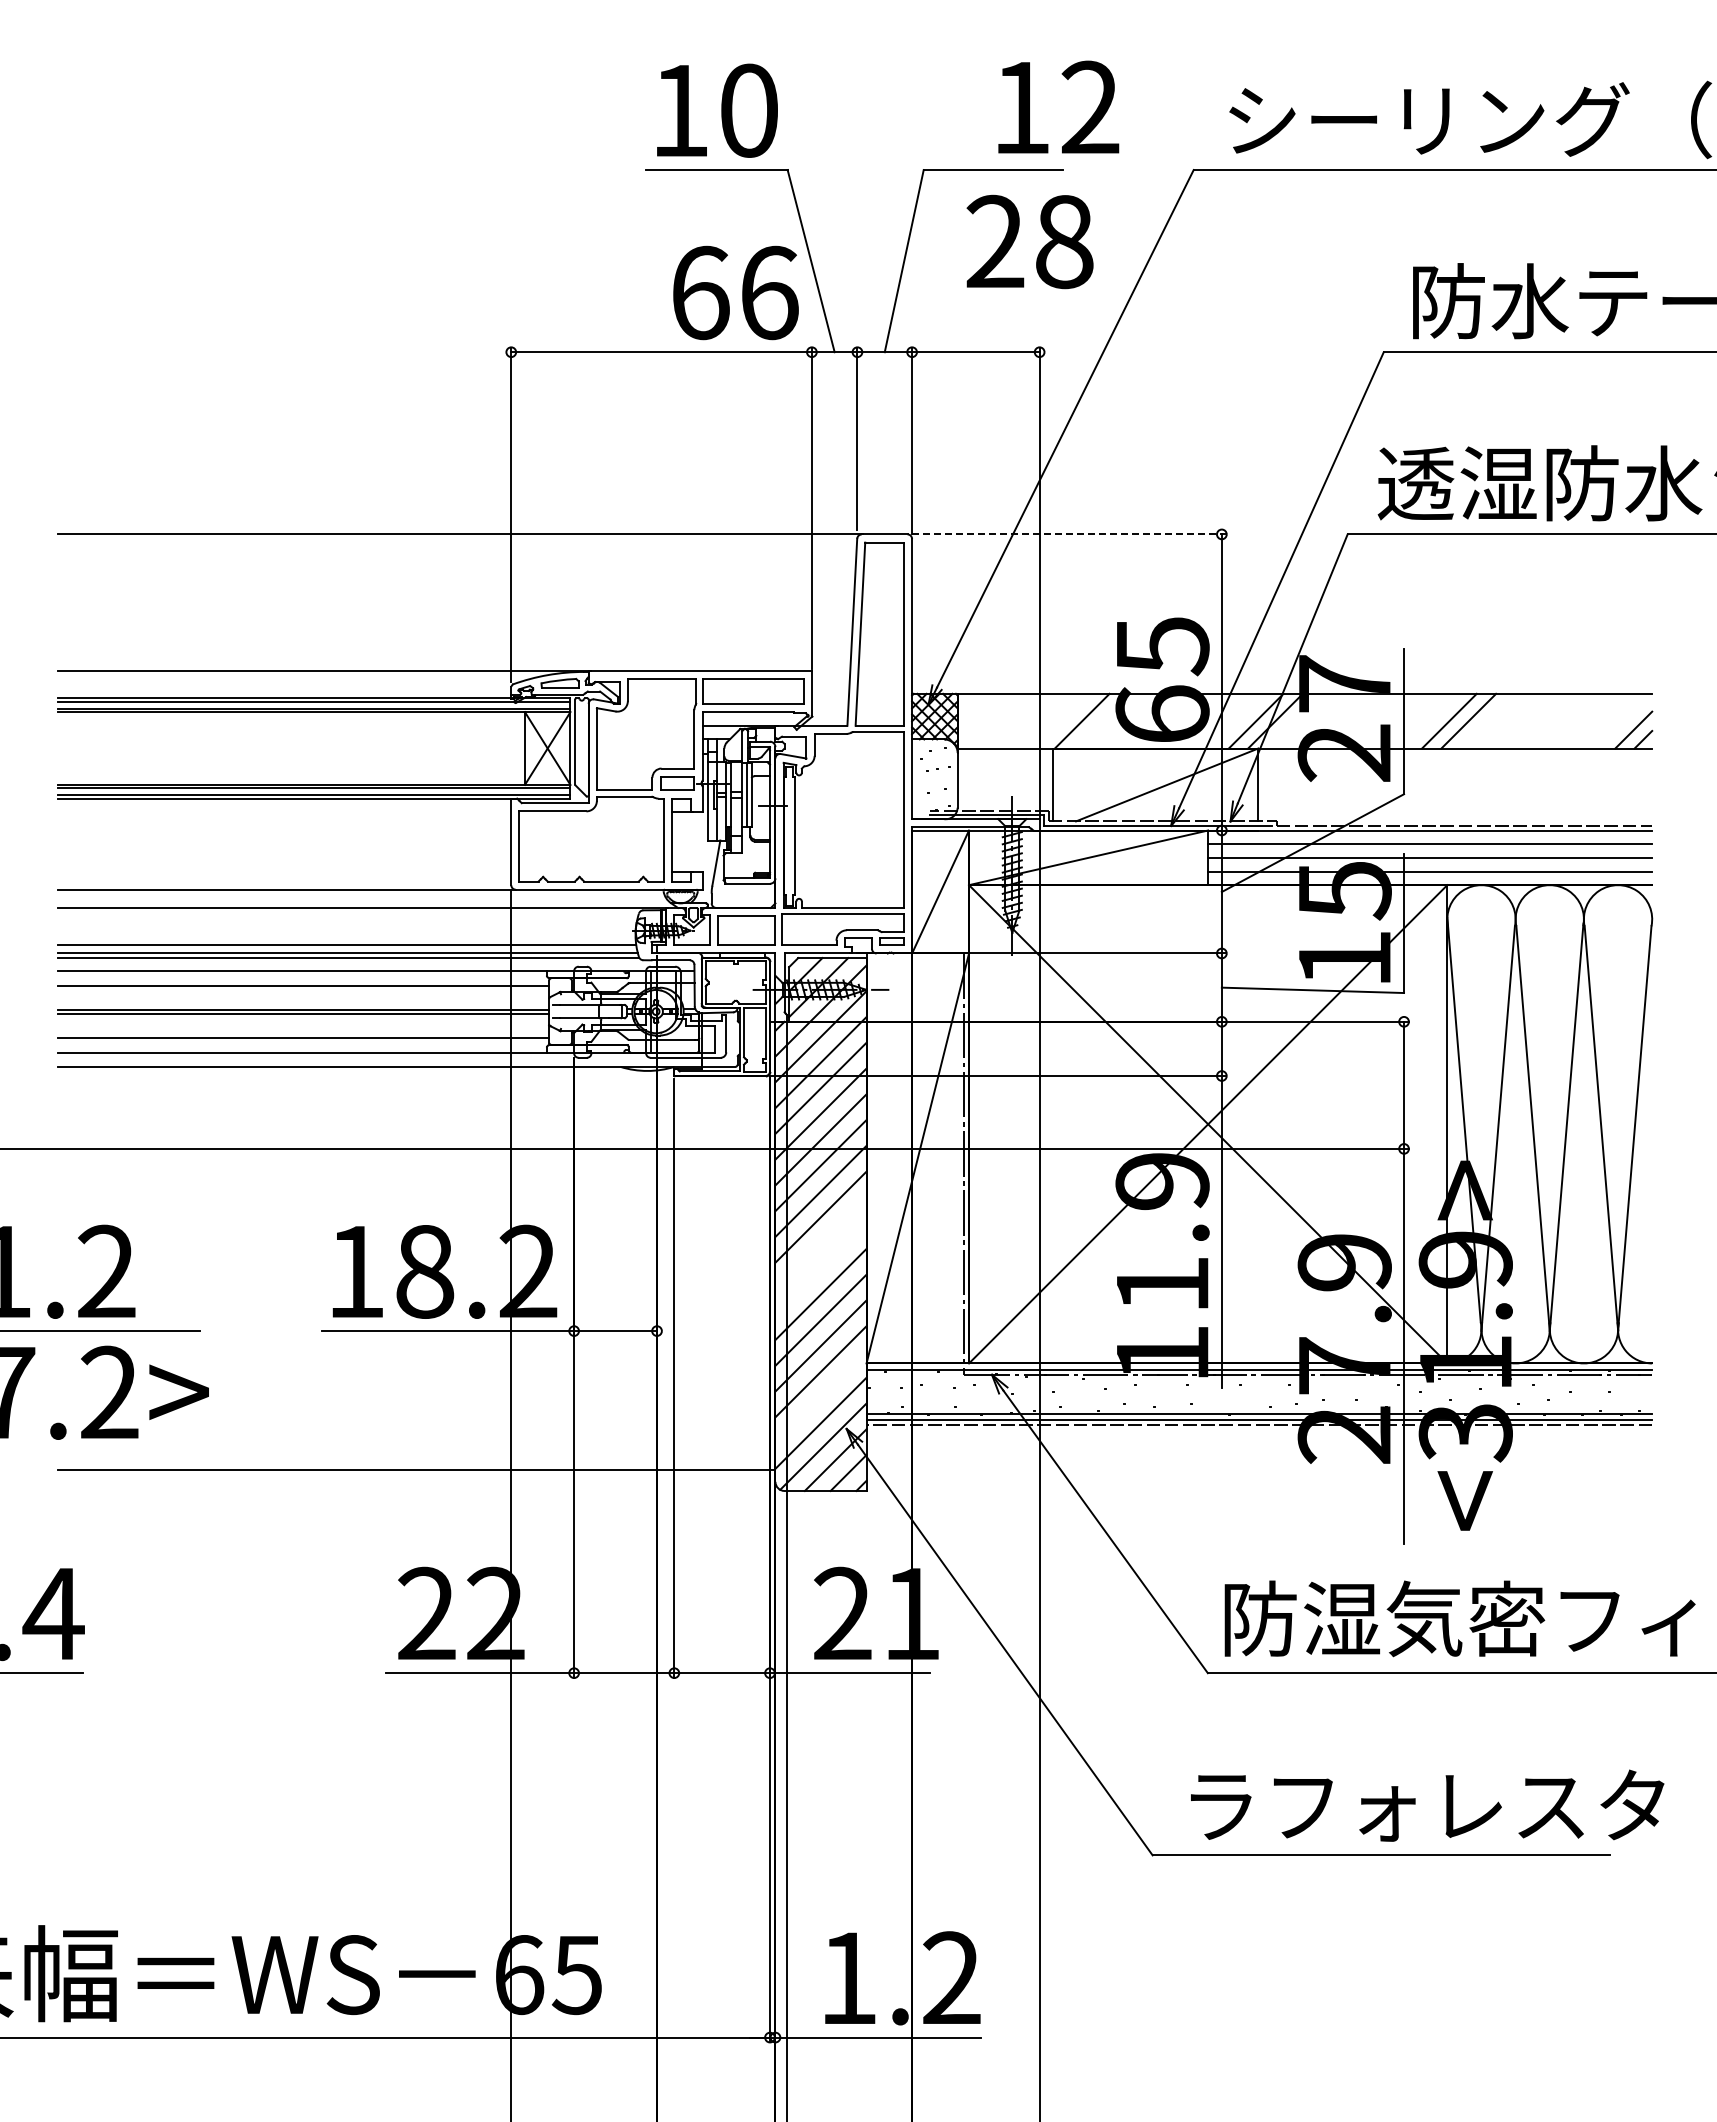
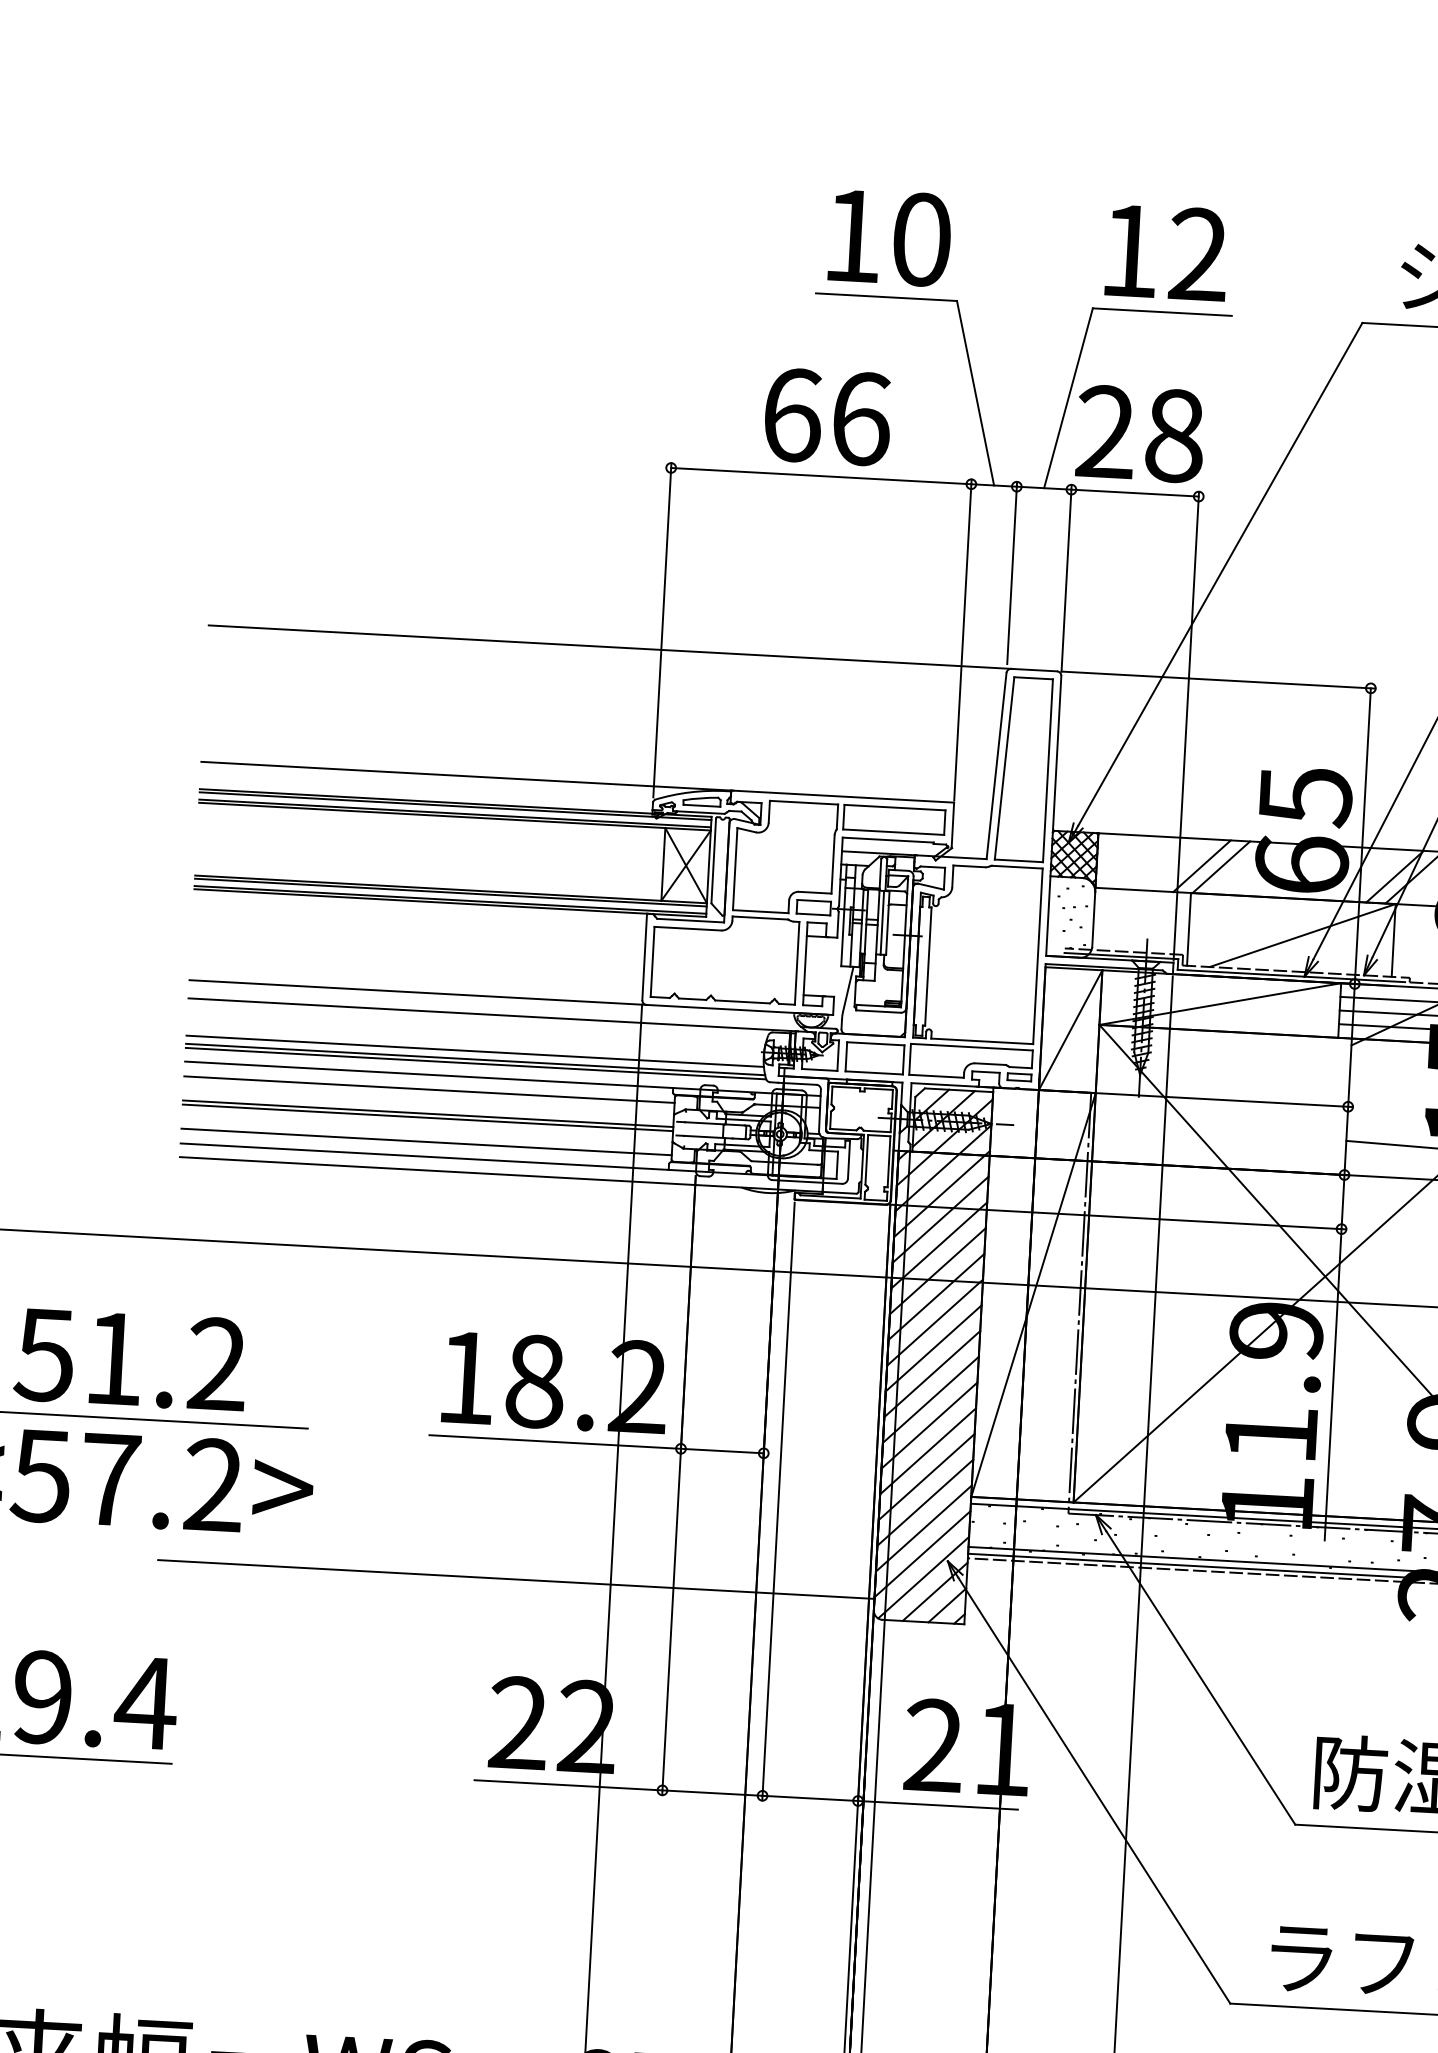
text: (1058, 106) -> (1166, 251), moved
text: (1029, 241) -> (1139, 433), moved
text: (735, 292) -> (827, 416), moved
line: (1069, 534) -> (1218, 680), dashed -> solid
line: (1062, 720) -> (1201, 865), added
line: (820, 1242) -> (931, 1373), added
line: (820, 1268) -> (930, 1399), added
line: (820, 1397) -> (923, 1528), added

